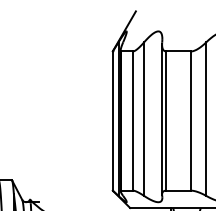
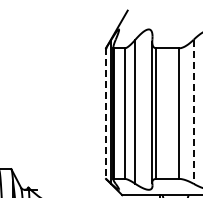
line: (205, 119) -> (193, 112), solid -> dashed
line: (113, 122) -> (106, 114), solid -> dashed

